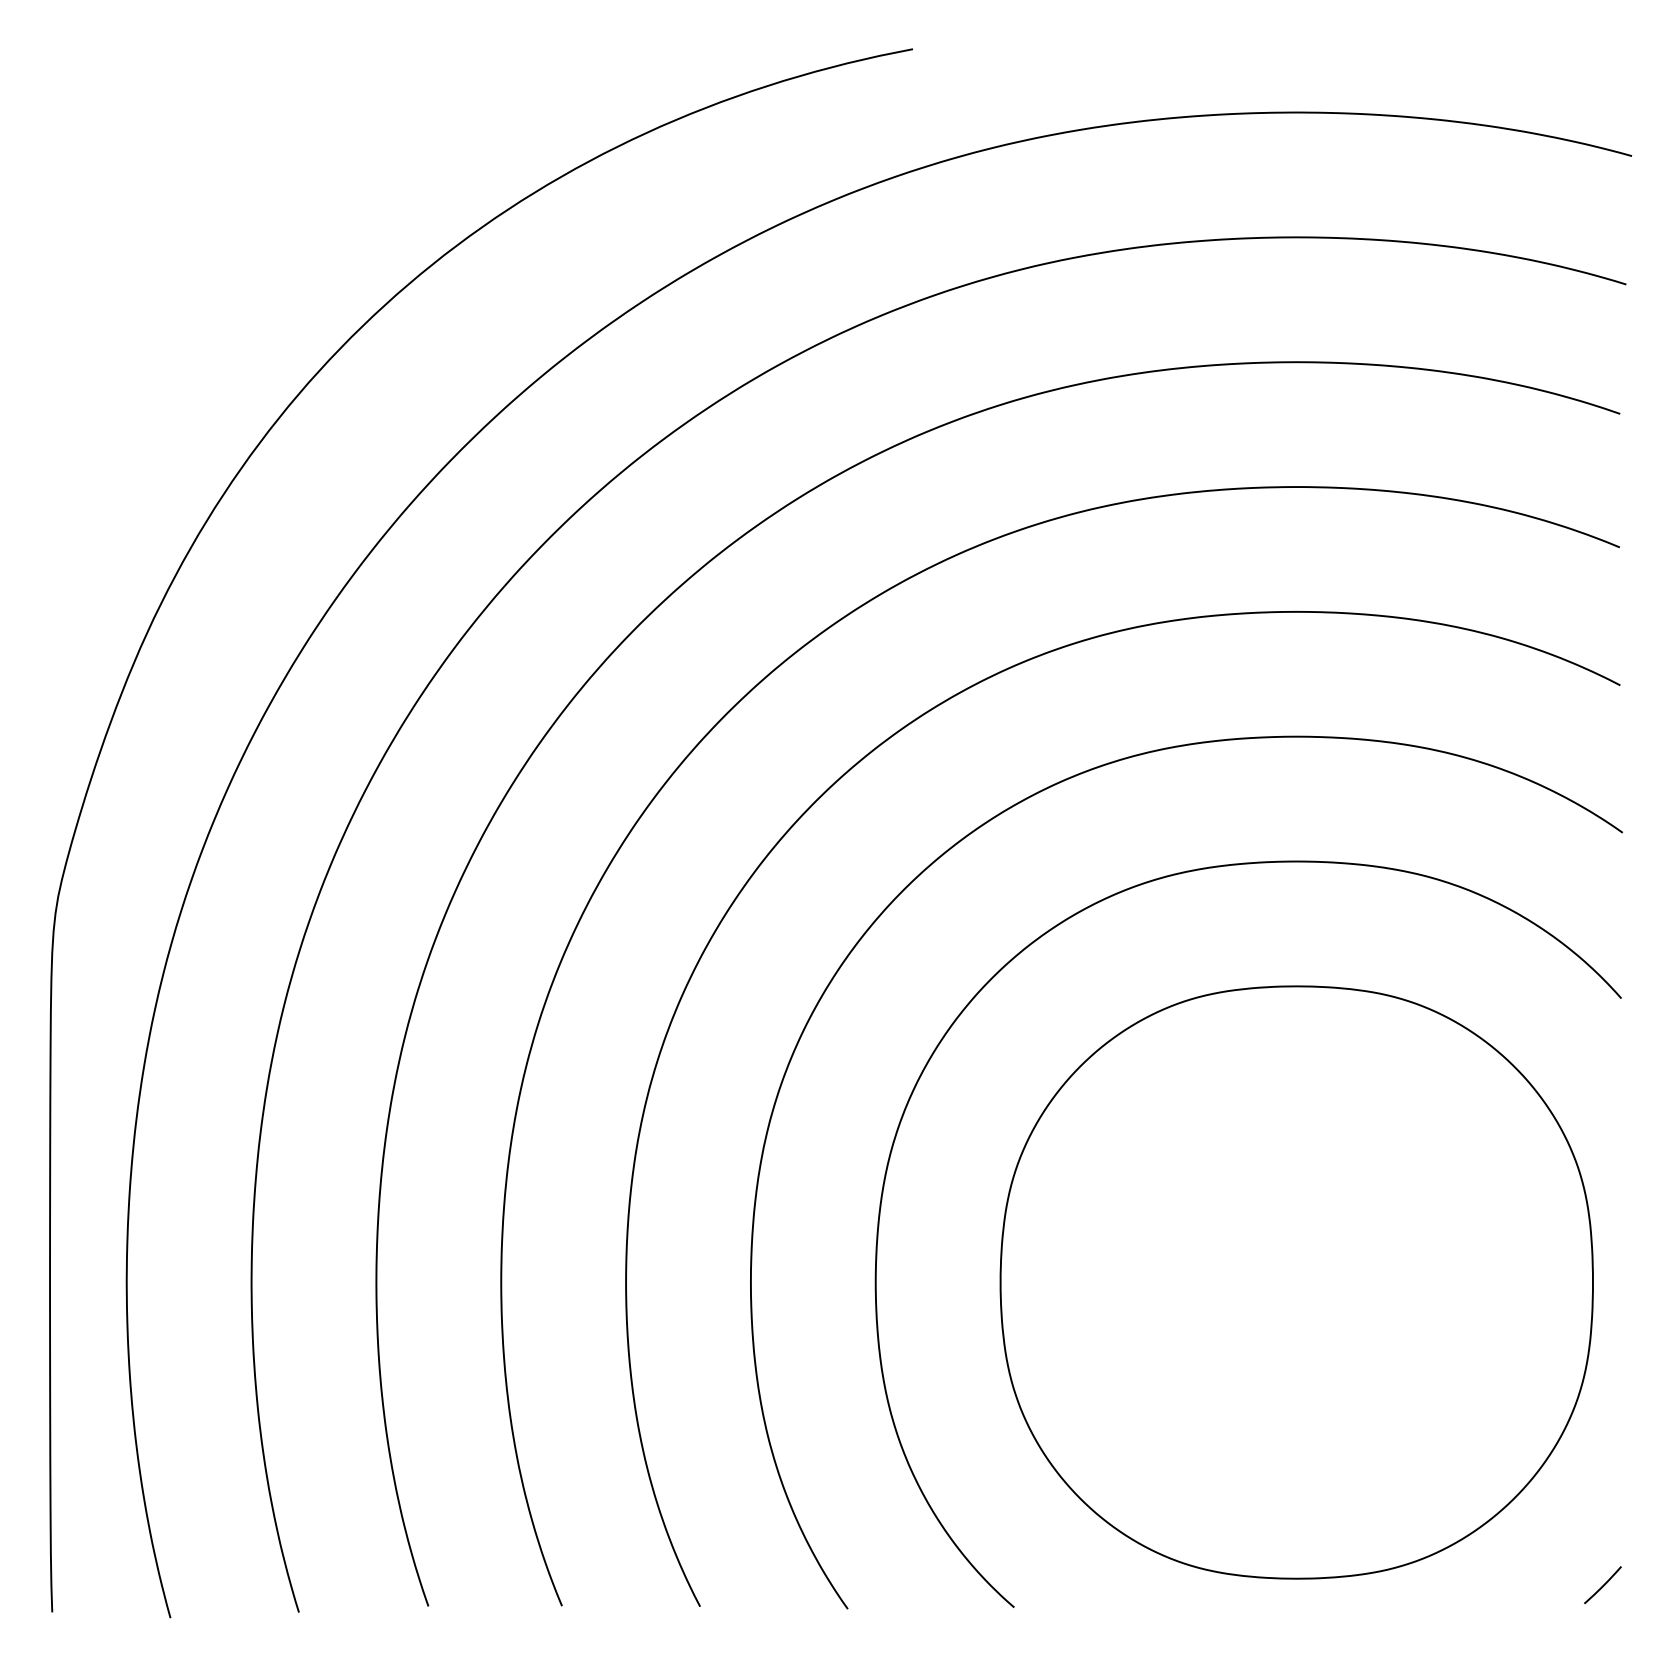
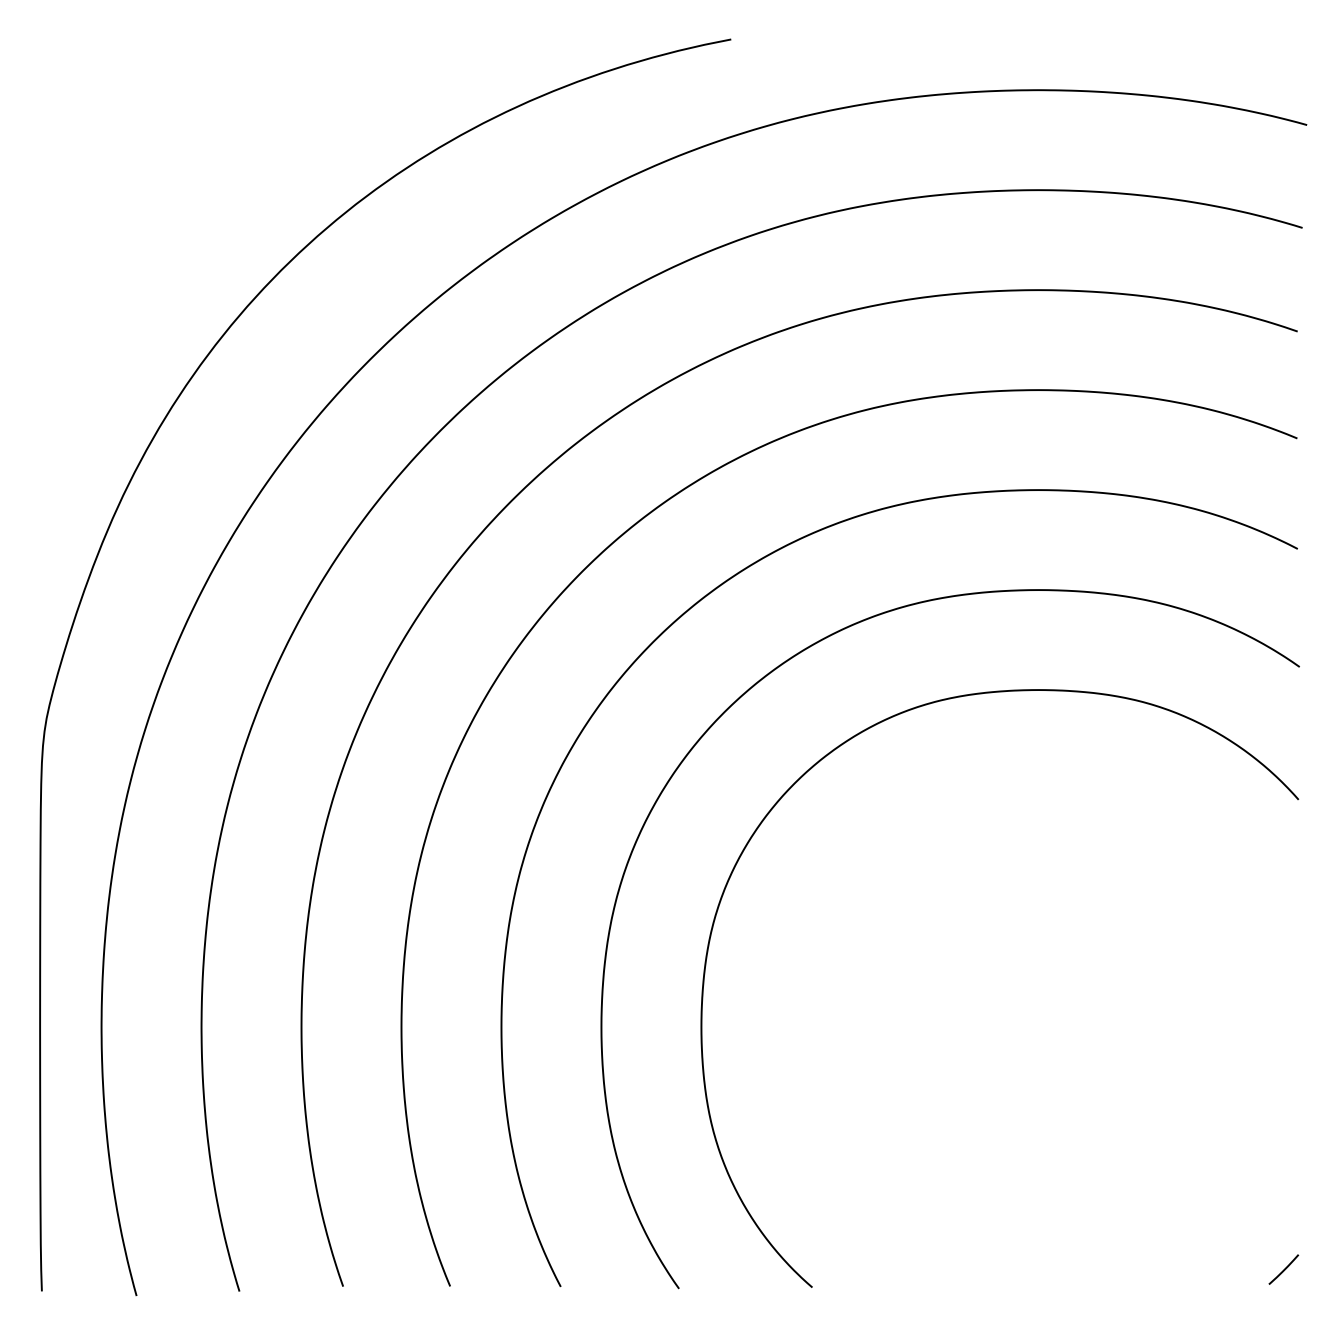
part: (1296, 1282) -> (1038, 1027), removed

